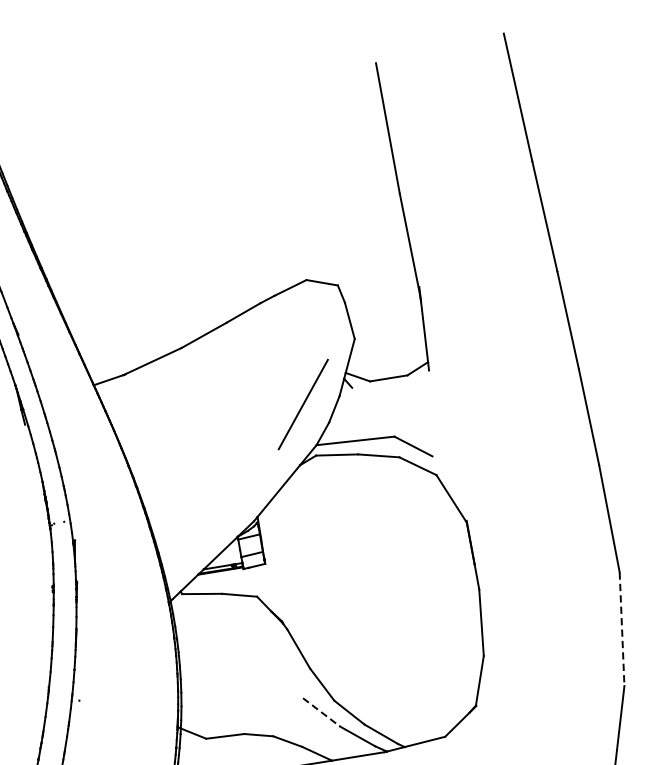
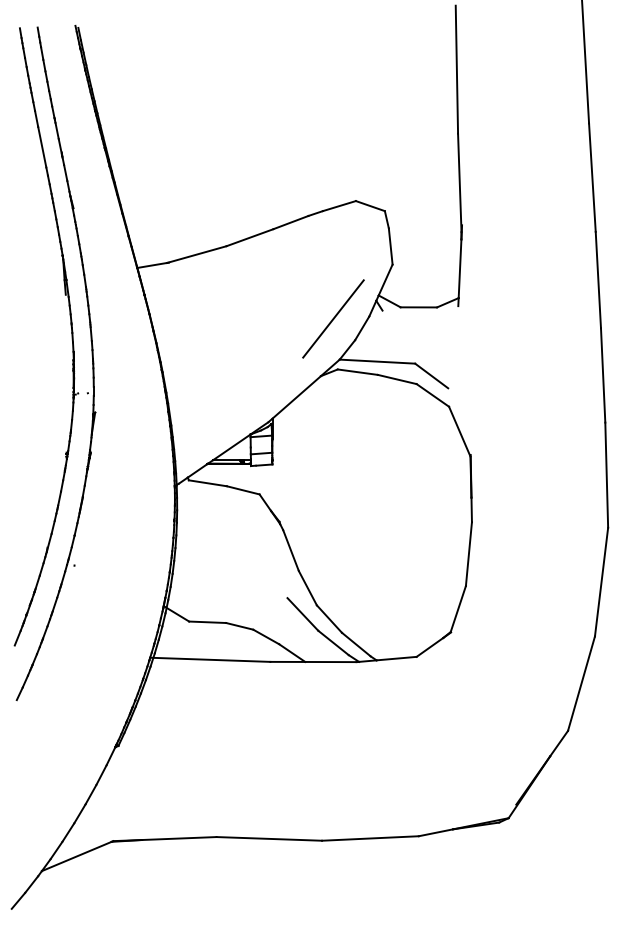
line: (622, 629) -> (601, 582), dashed -> solid
line: (322, 712) -> (303, 614), dashed -> solid

